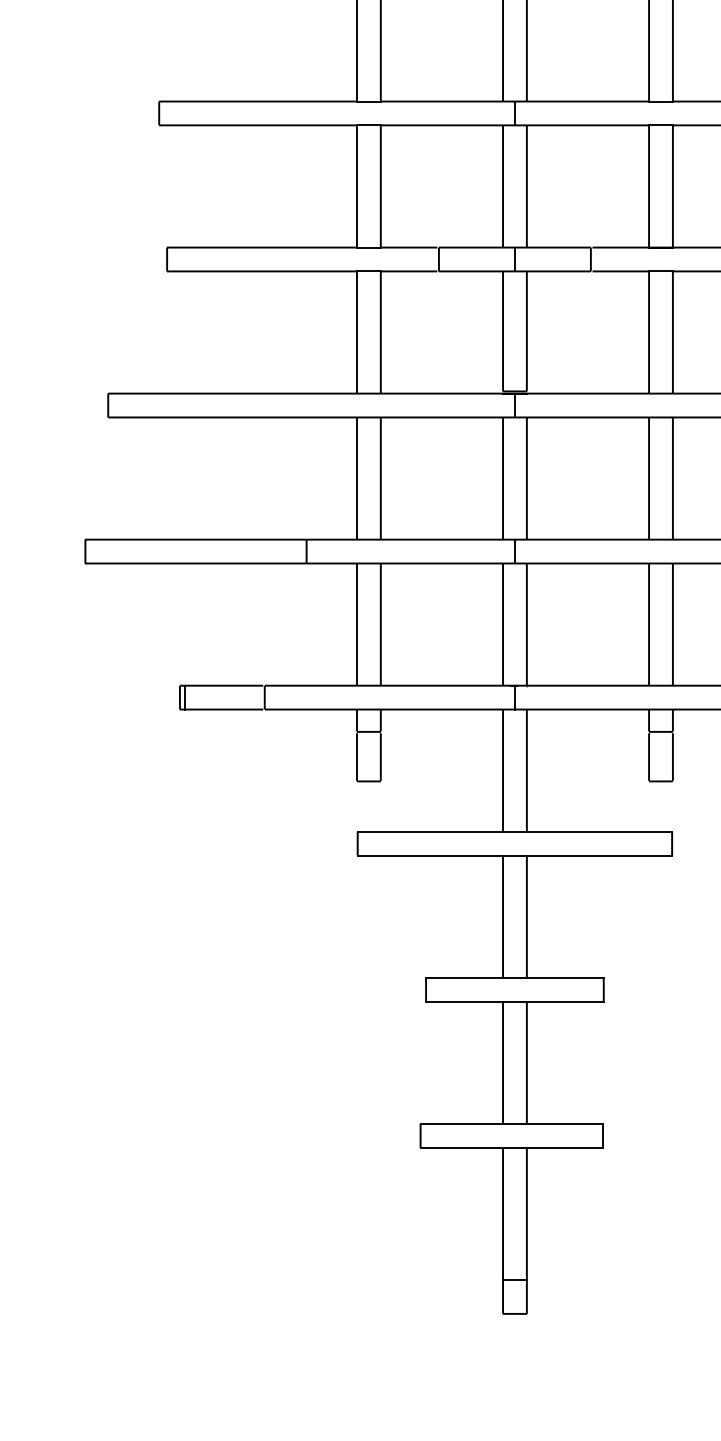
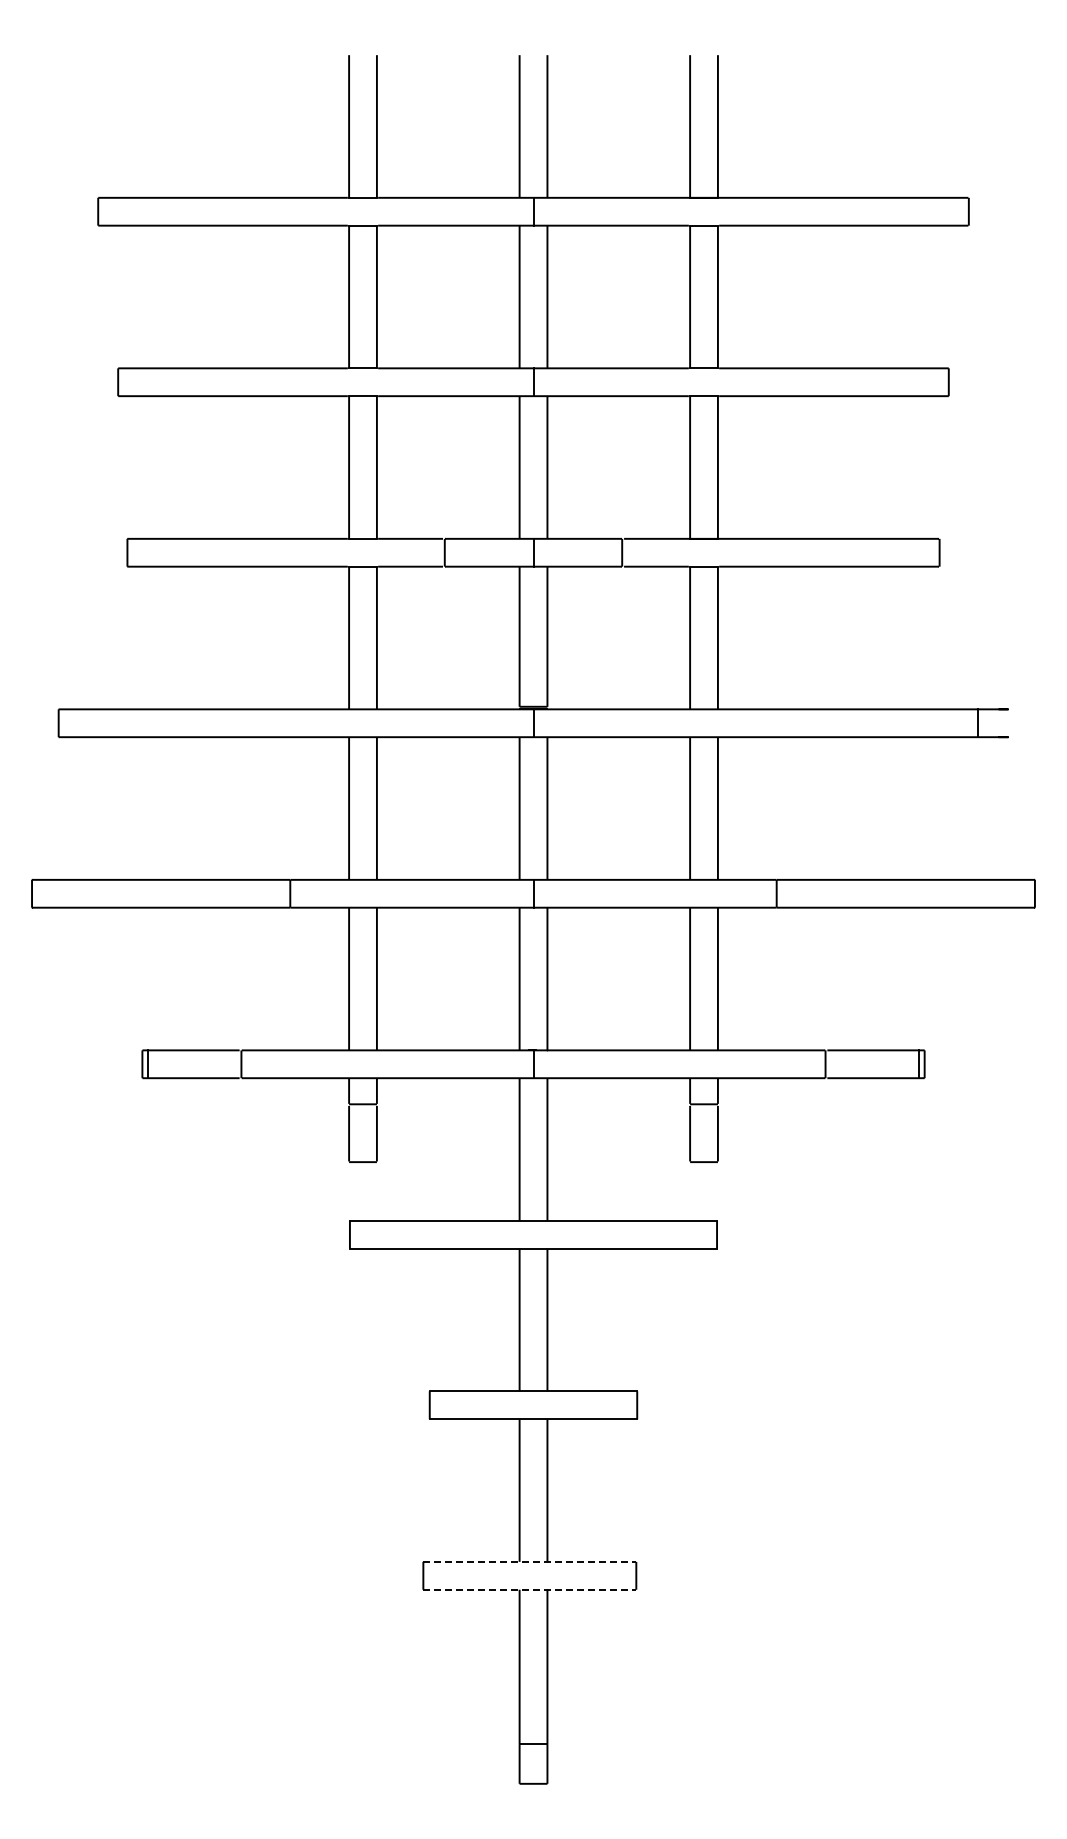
line: (512, 1123) -> (530, 1561), solid -> dashed
line: (512, 1147) -> (530, 1589), solid -> dashed

